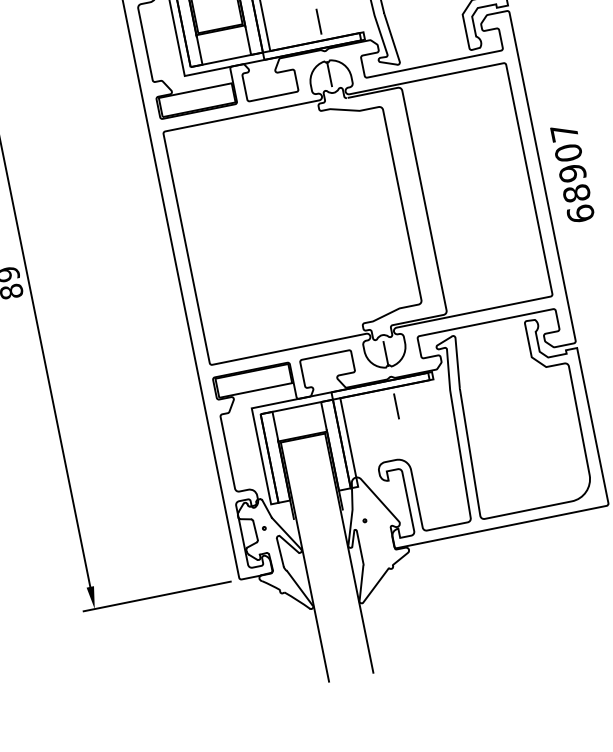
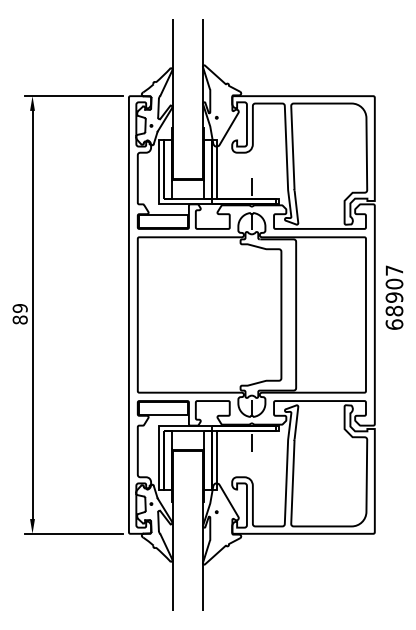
text: (572, 173) -> (394, 297), moved

